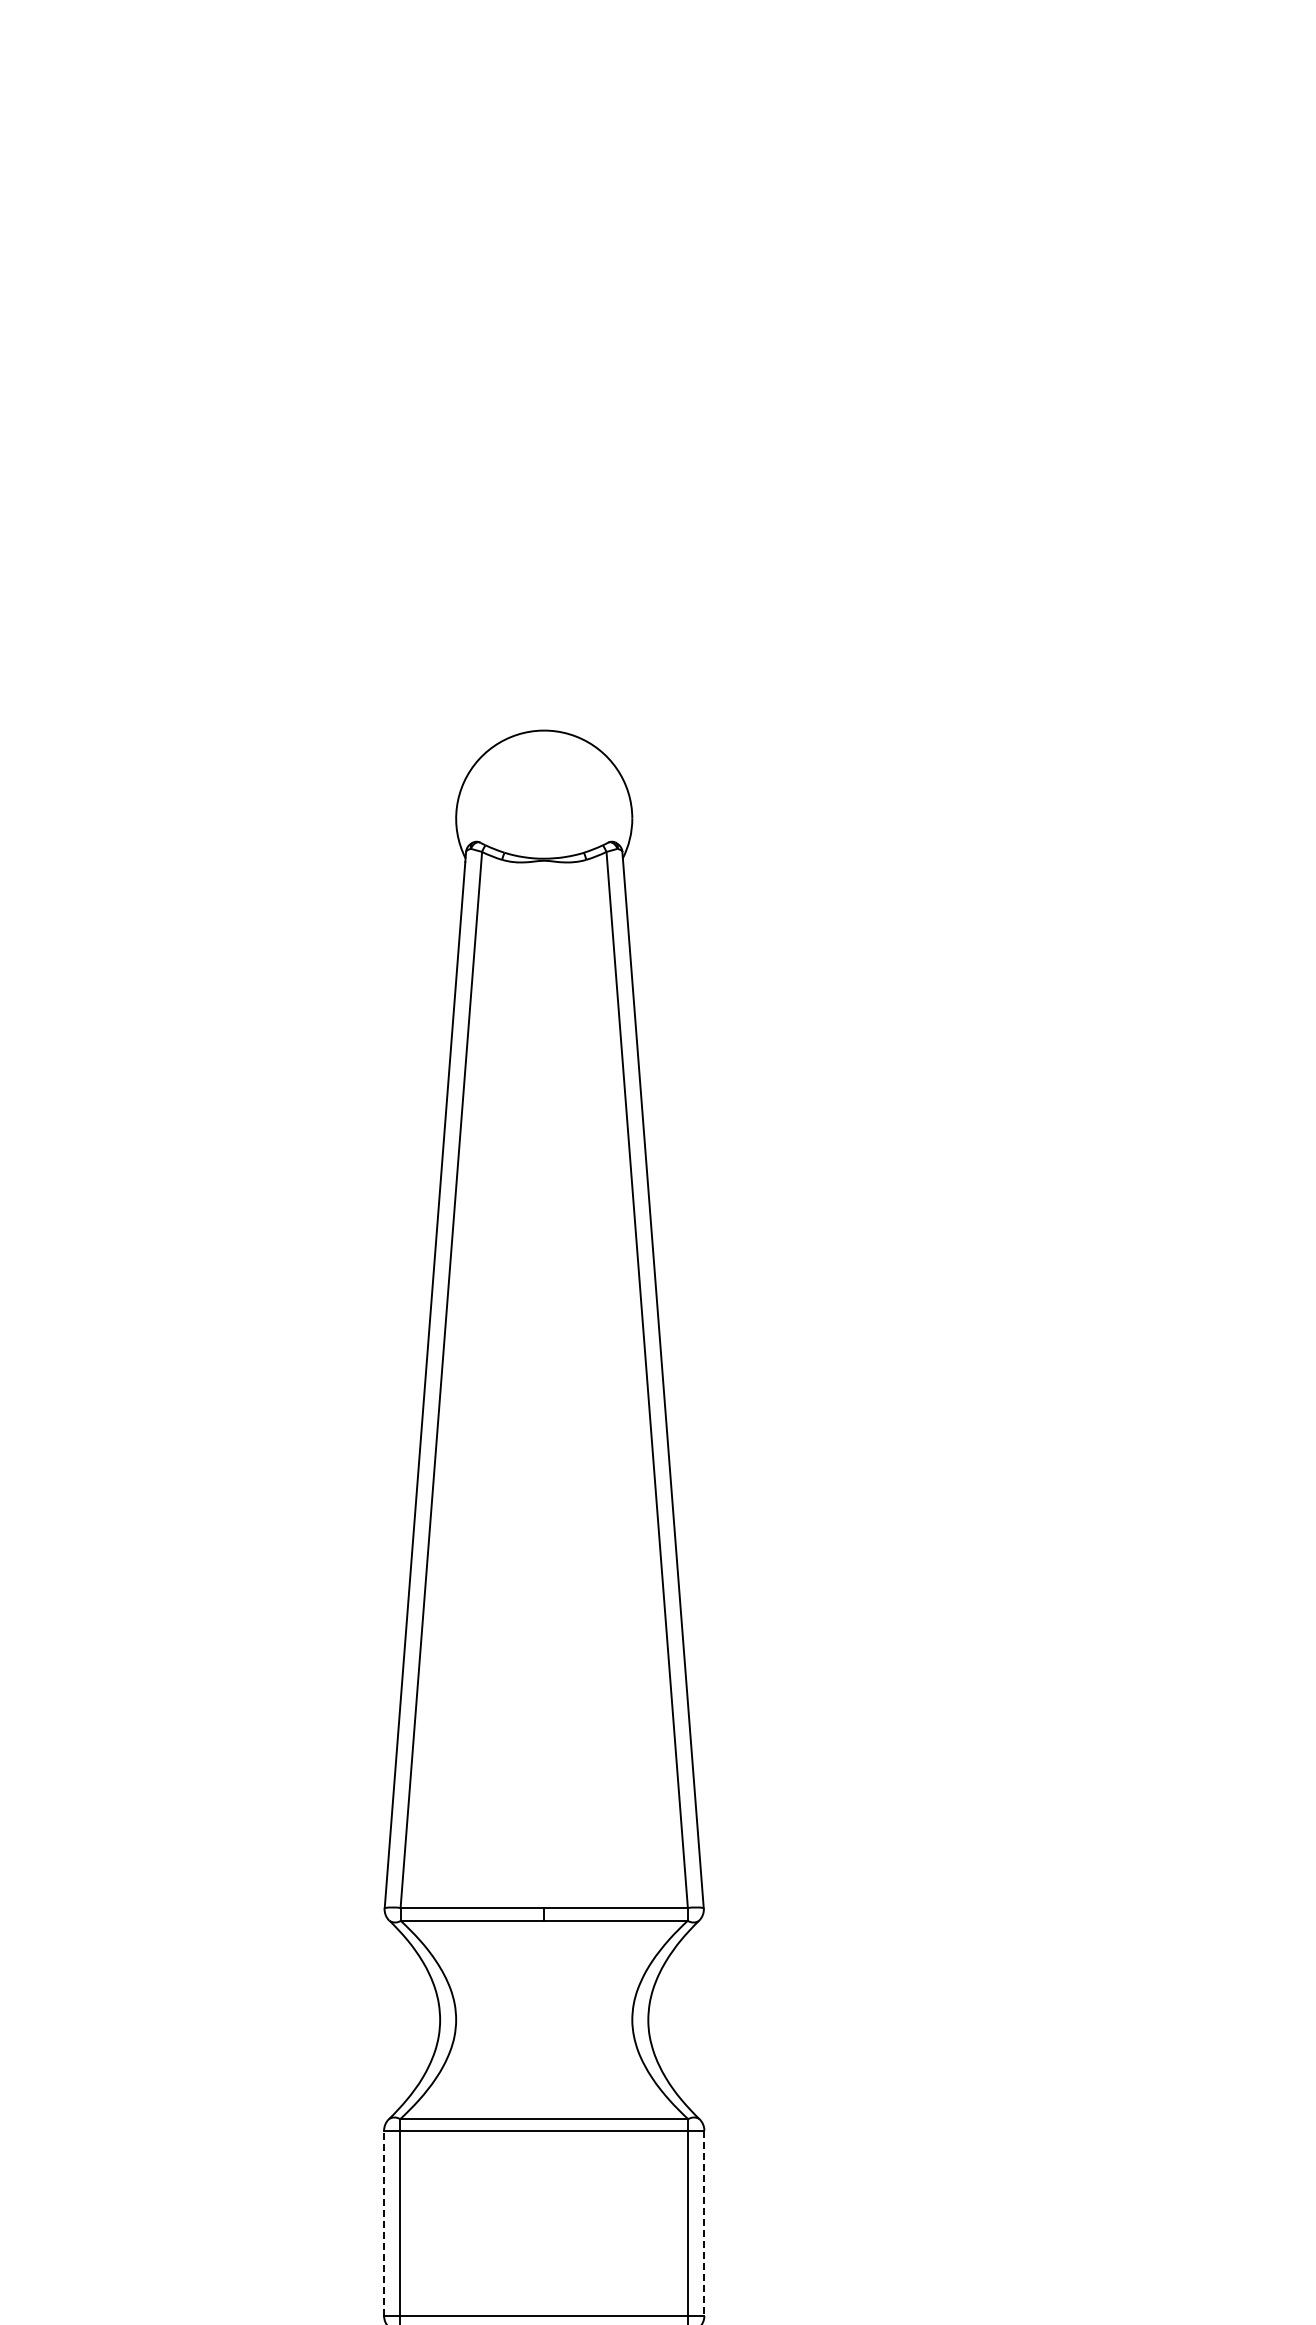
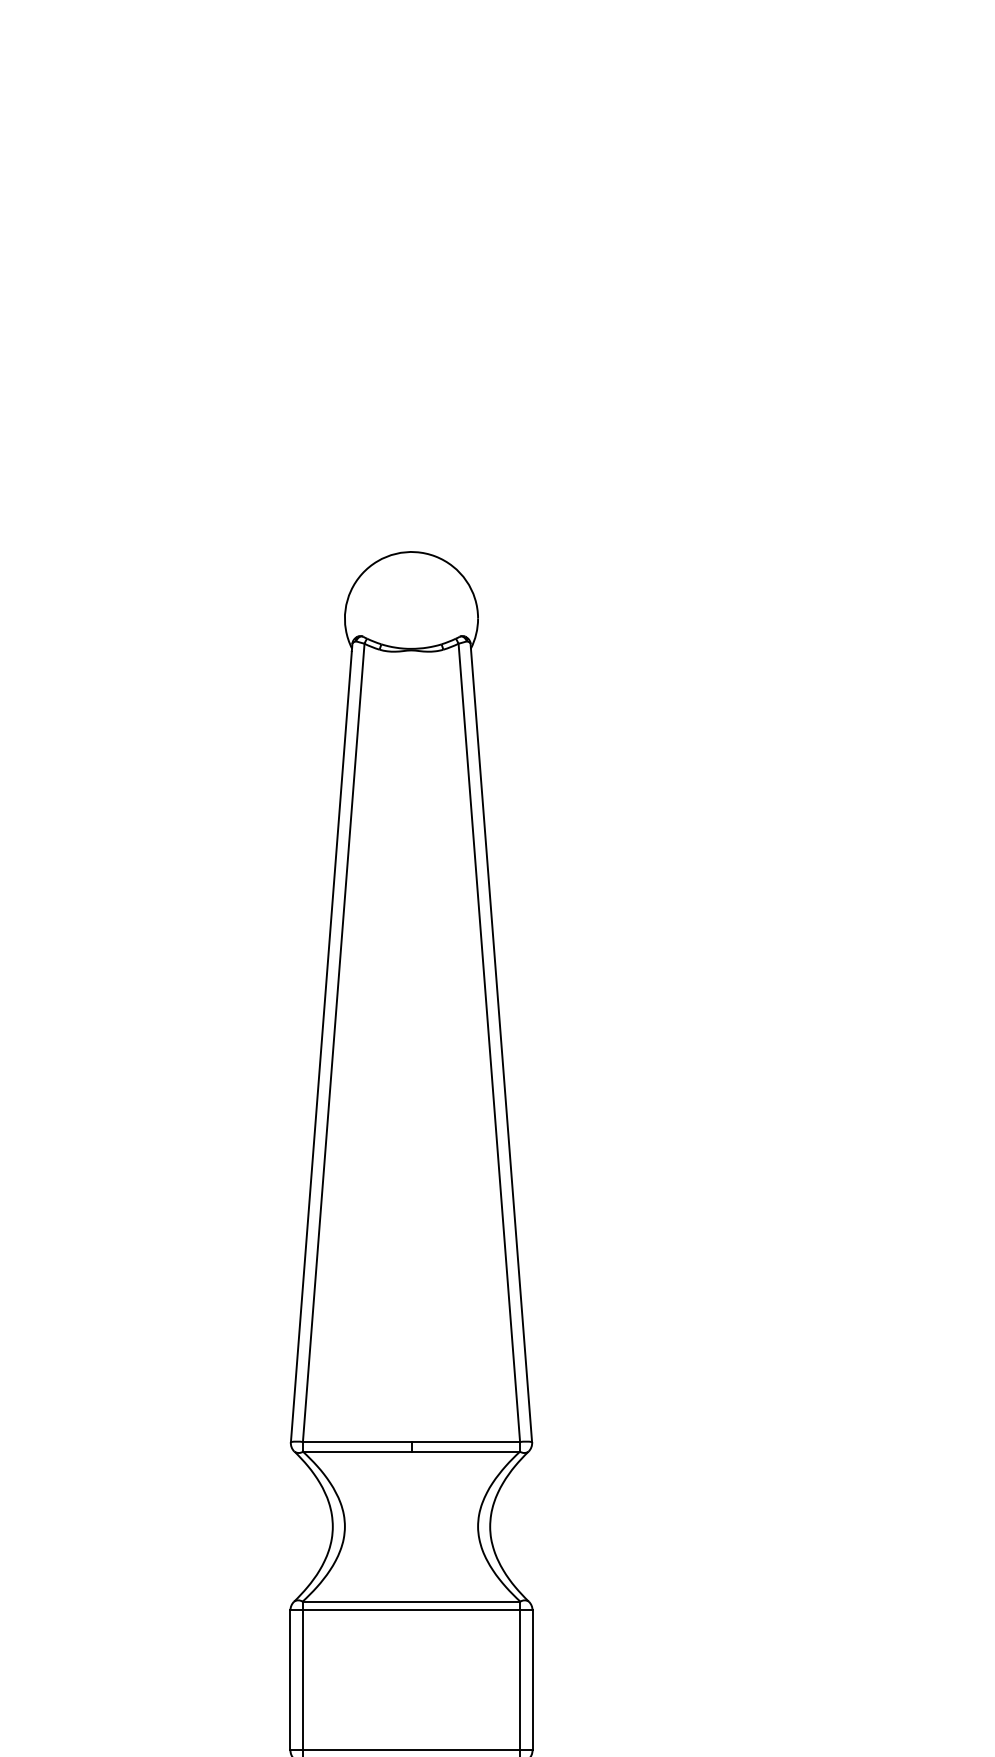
line: (384, 2223) -> (290, 1680), dashed -> solid
line: (704, 2223) -> (532, 1680), dashed -> solid

